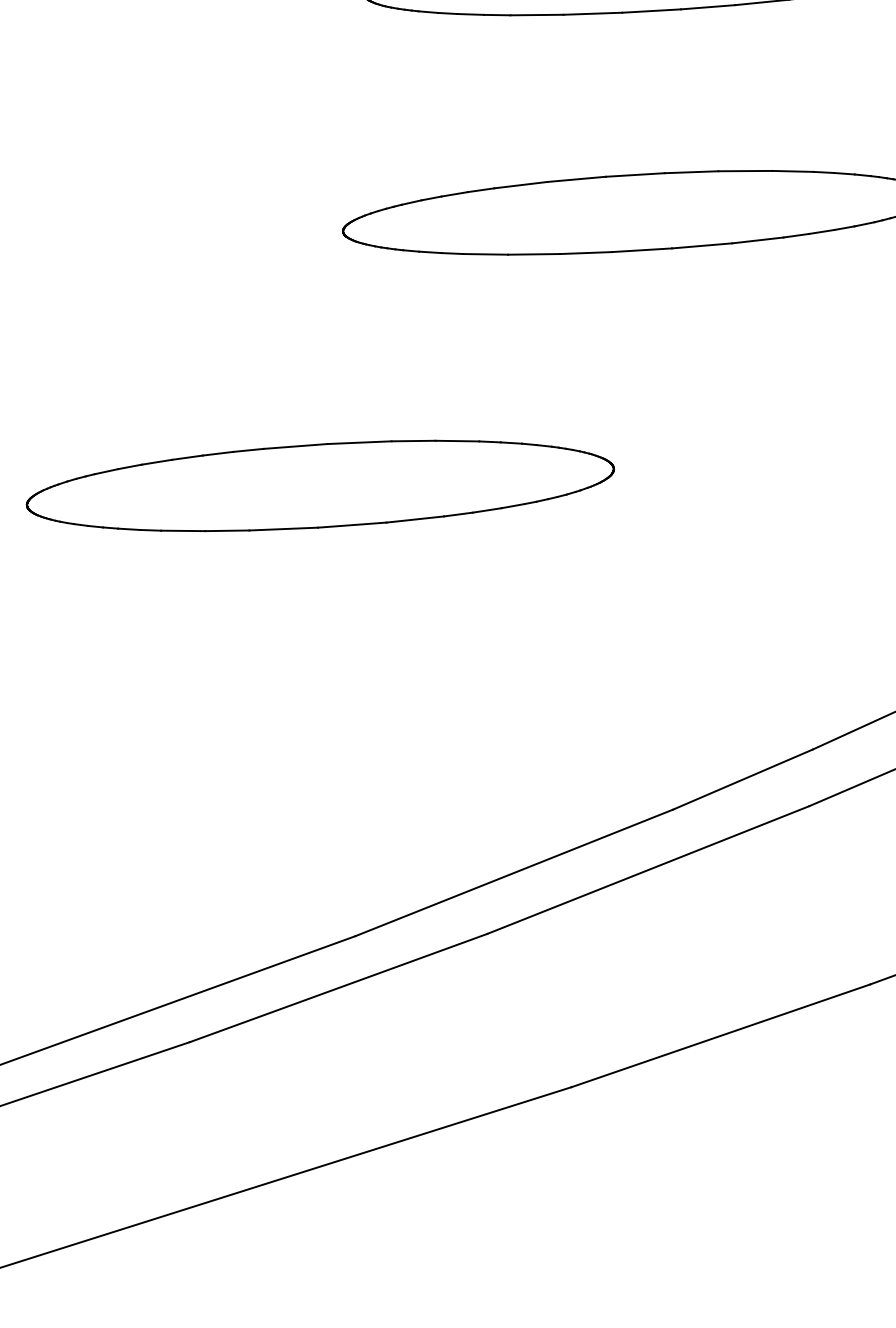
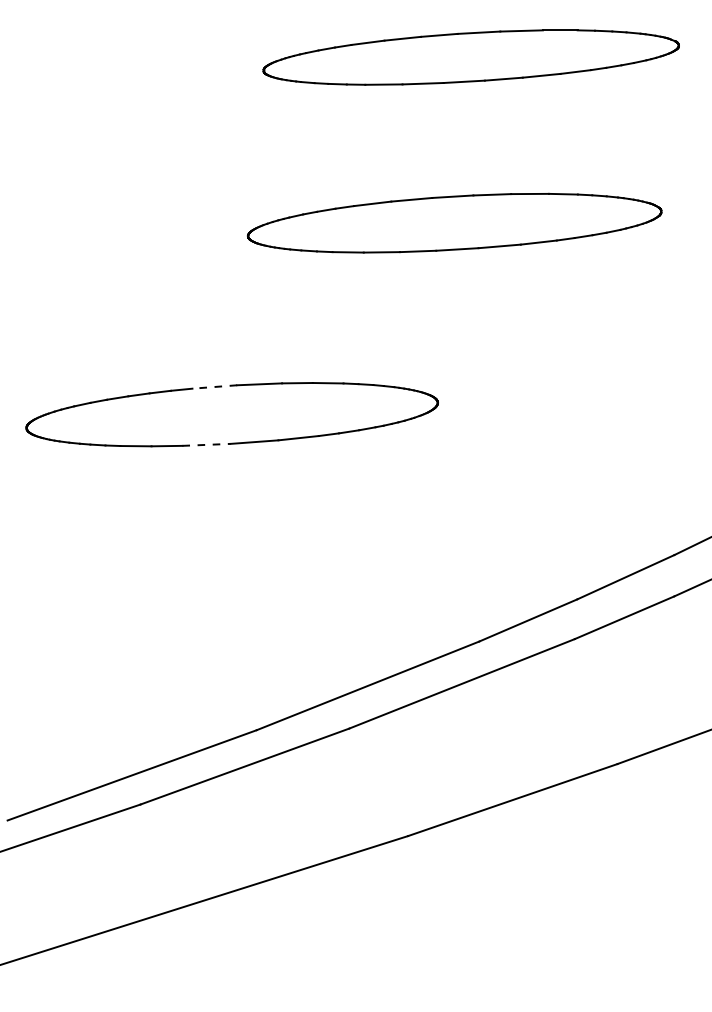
line: (295, 447) -> (214, 387), solid -> dashed
line: (283, 528) -> (206, 444), solid -> dashed

